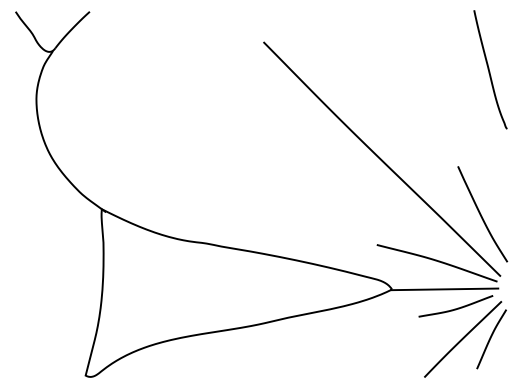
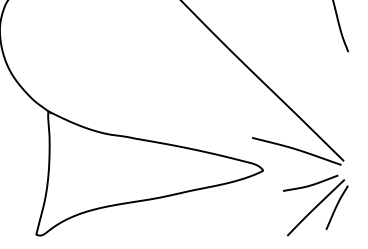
curve: (481, 214) -> (329, 115), removed
line: (444, 289) -> (302, 170), removed

